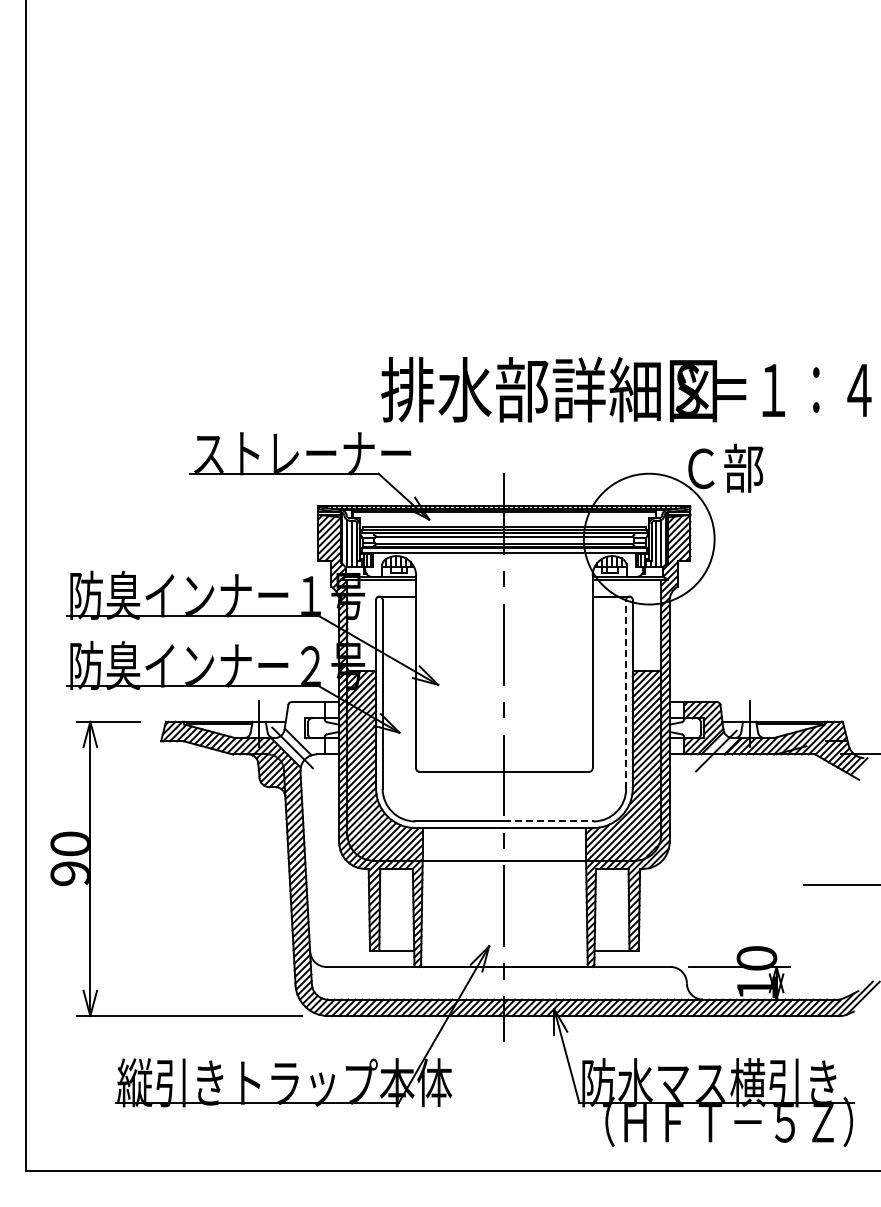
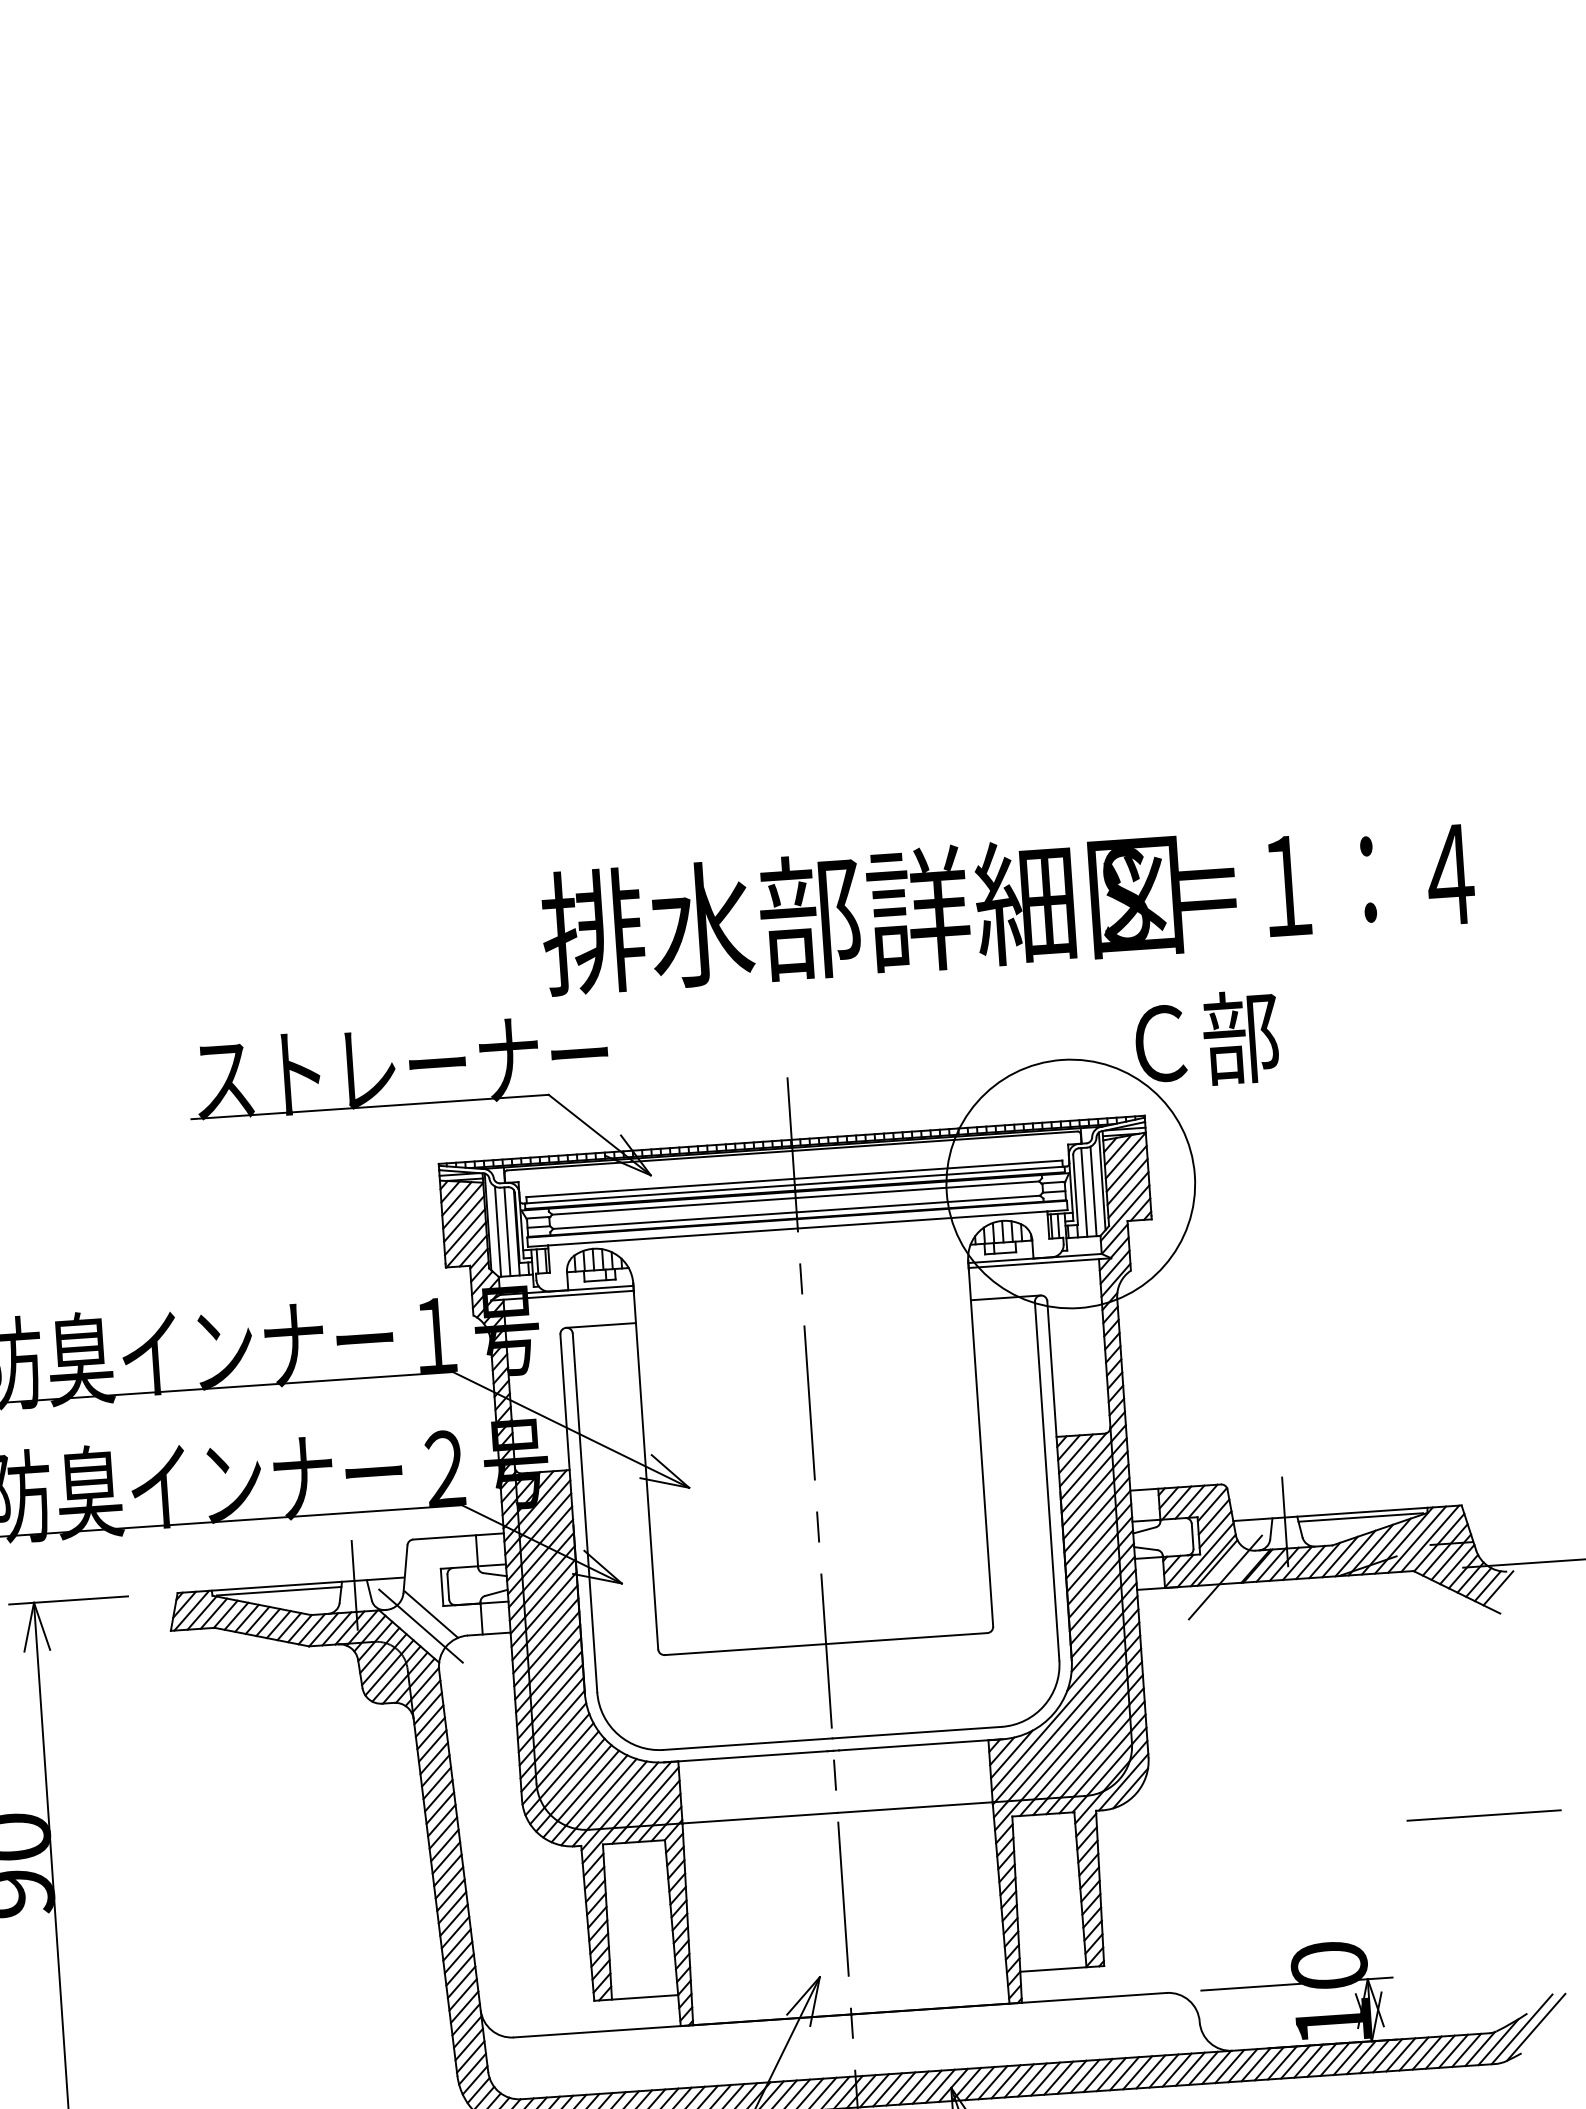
line: (626, 693) -> (1047, 1479), dashed -> solid
line: (548, 821) -> (916, 1732), dashed -> solid

